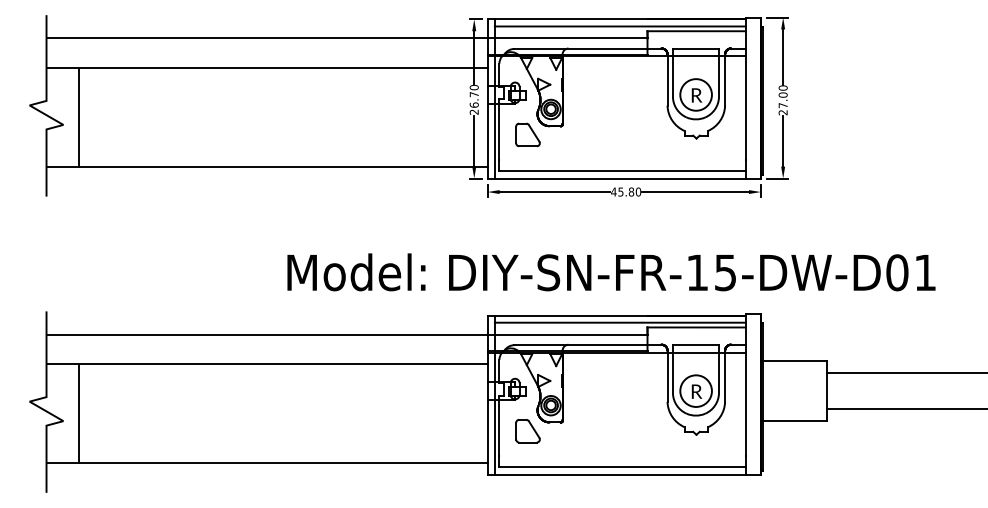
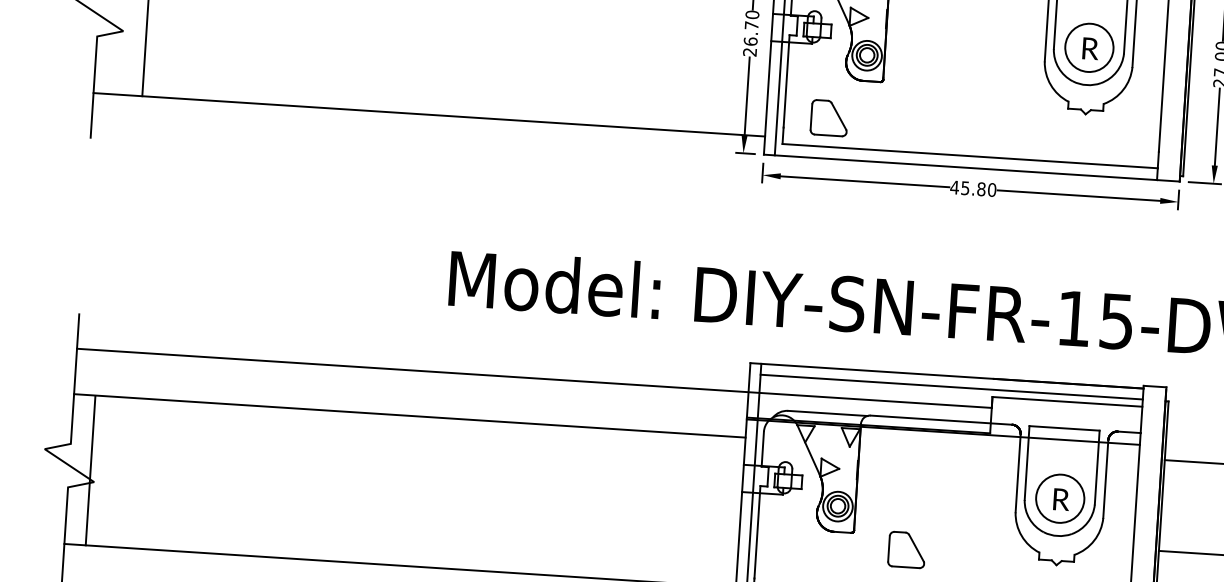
part: (527, 134) -> (828, 117), moved
line: (78, 413) -> (90, 470), moved
part: (527, 431) -> (906, 550), moved

